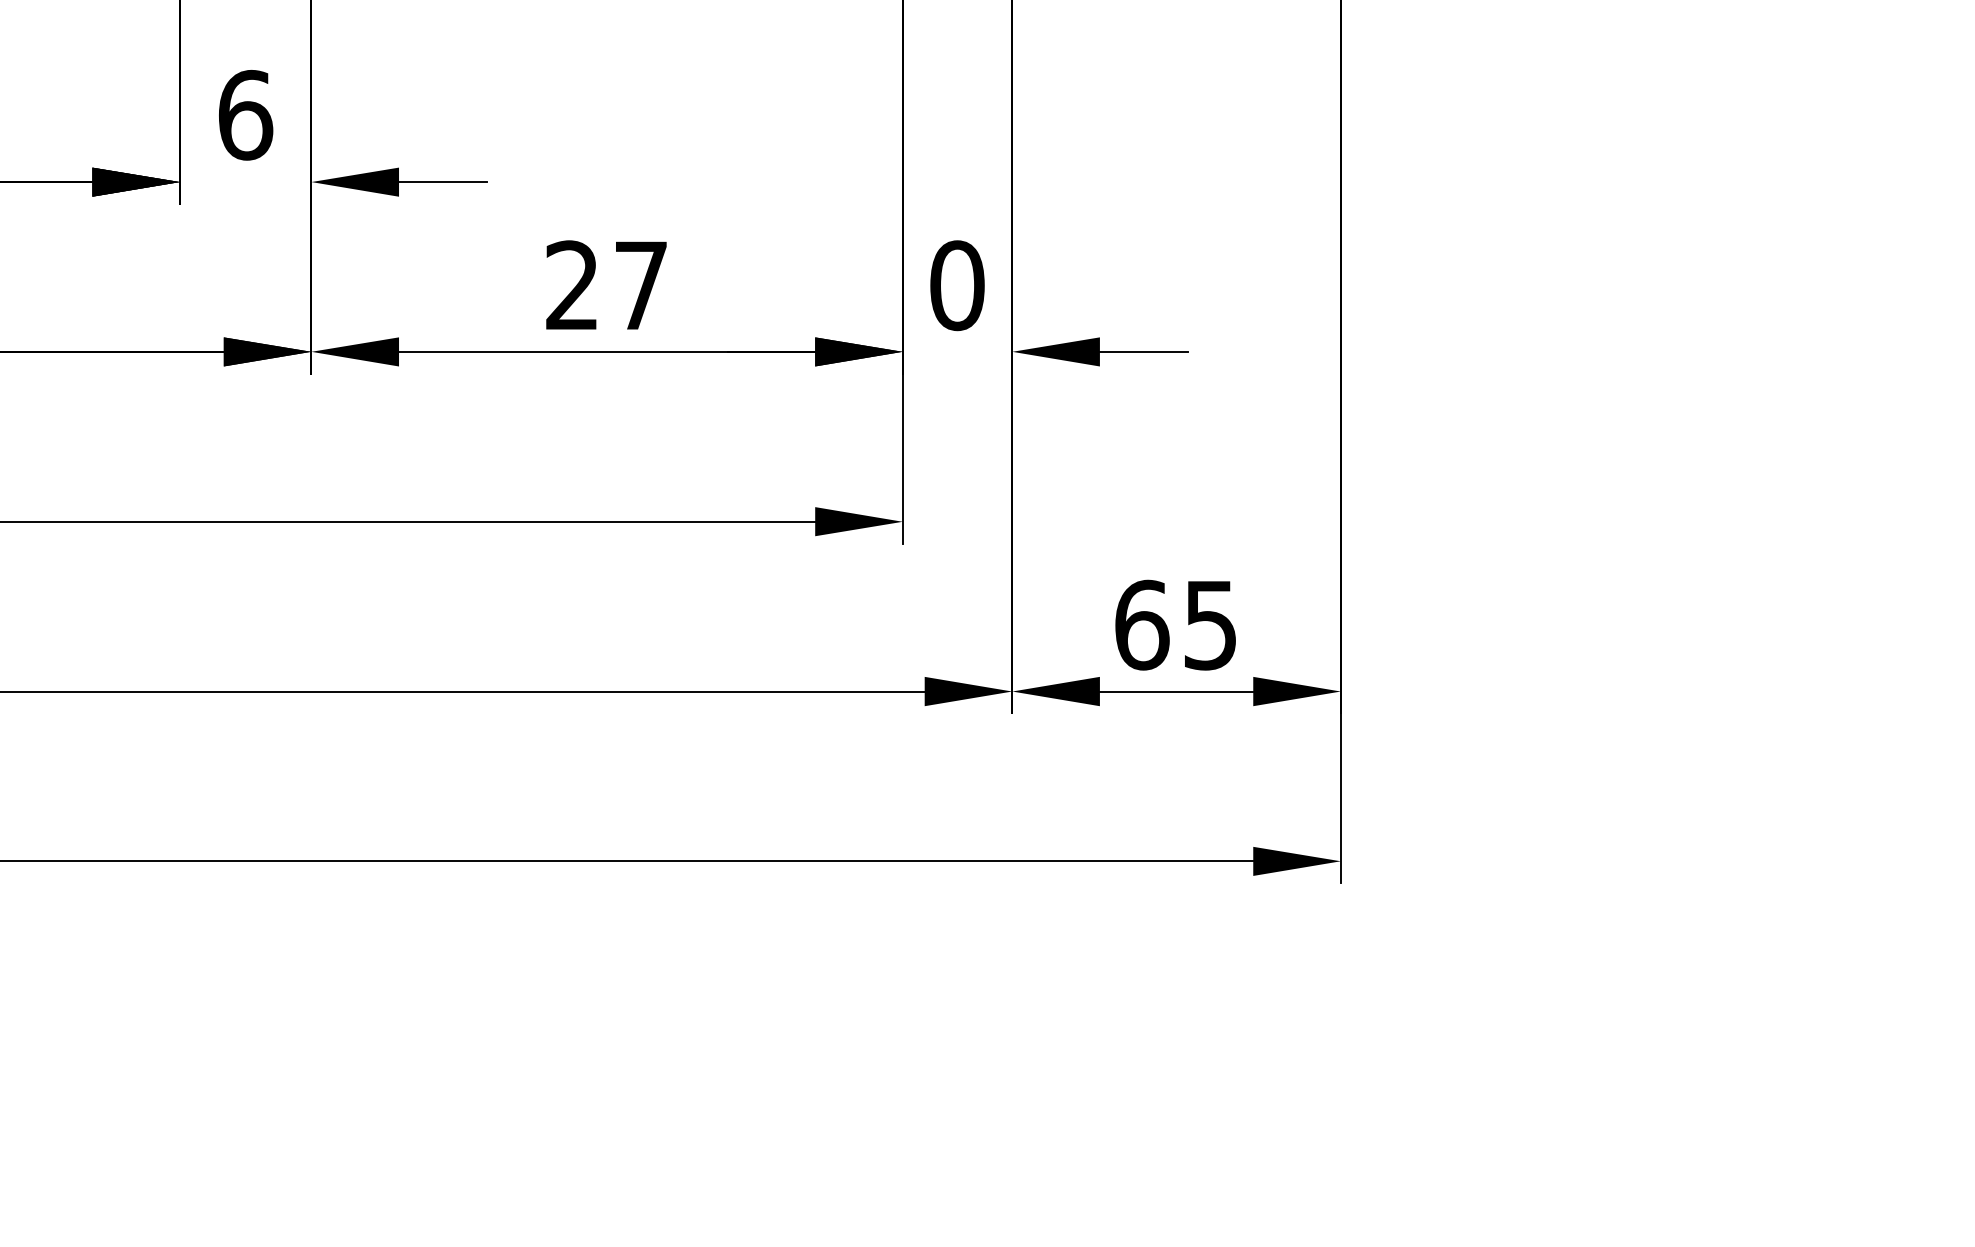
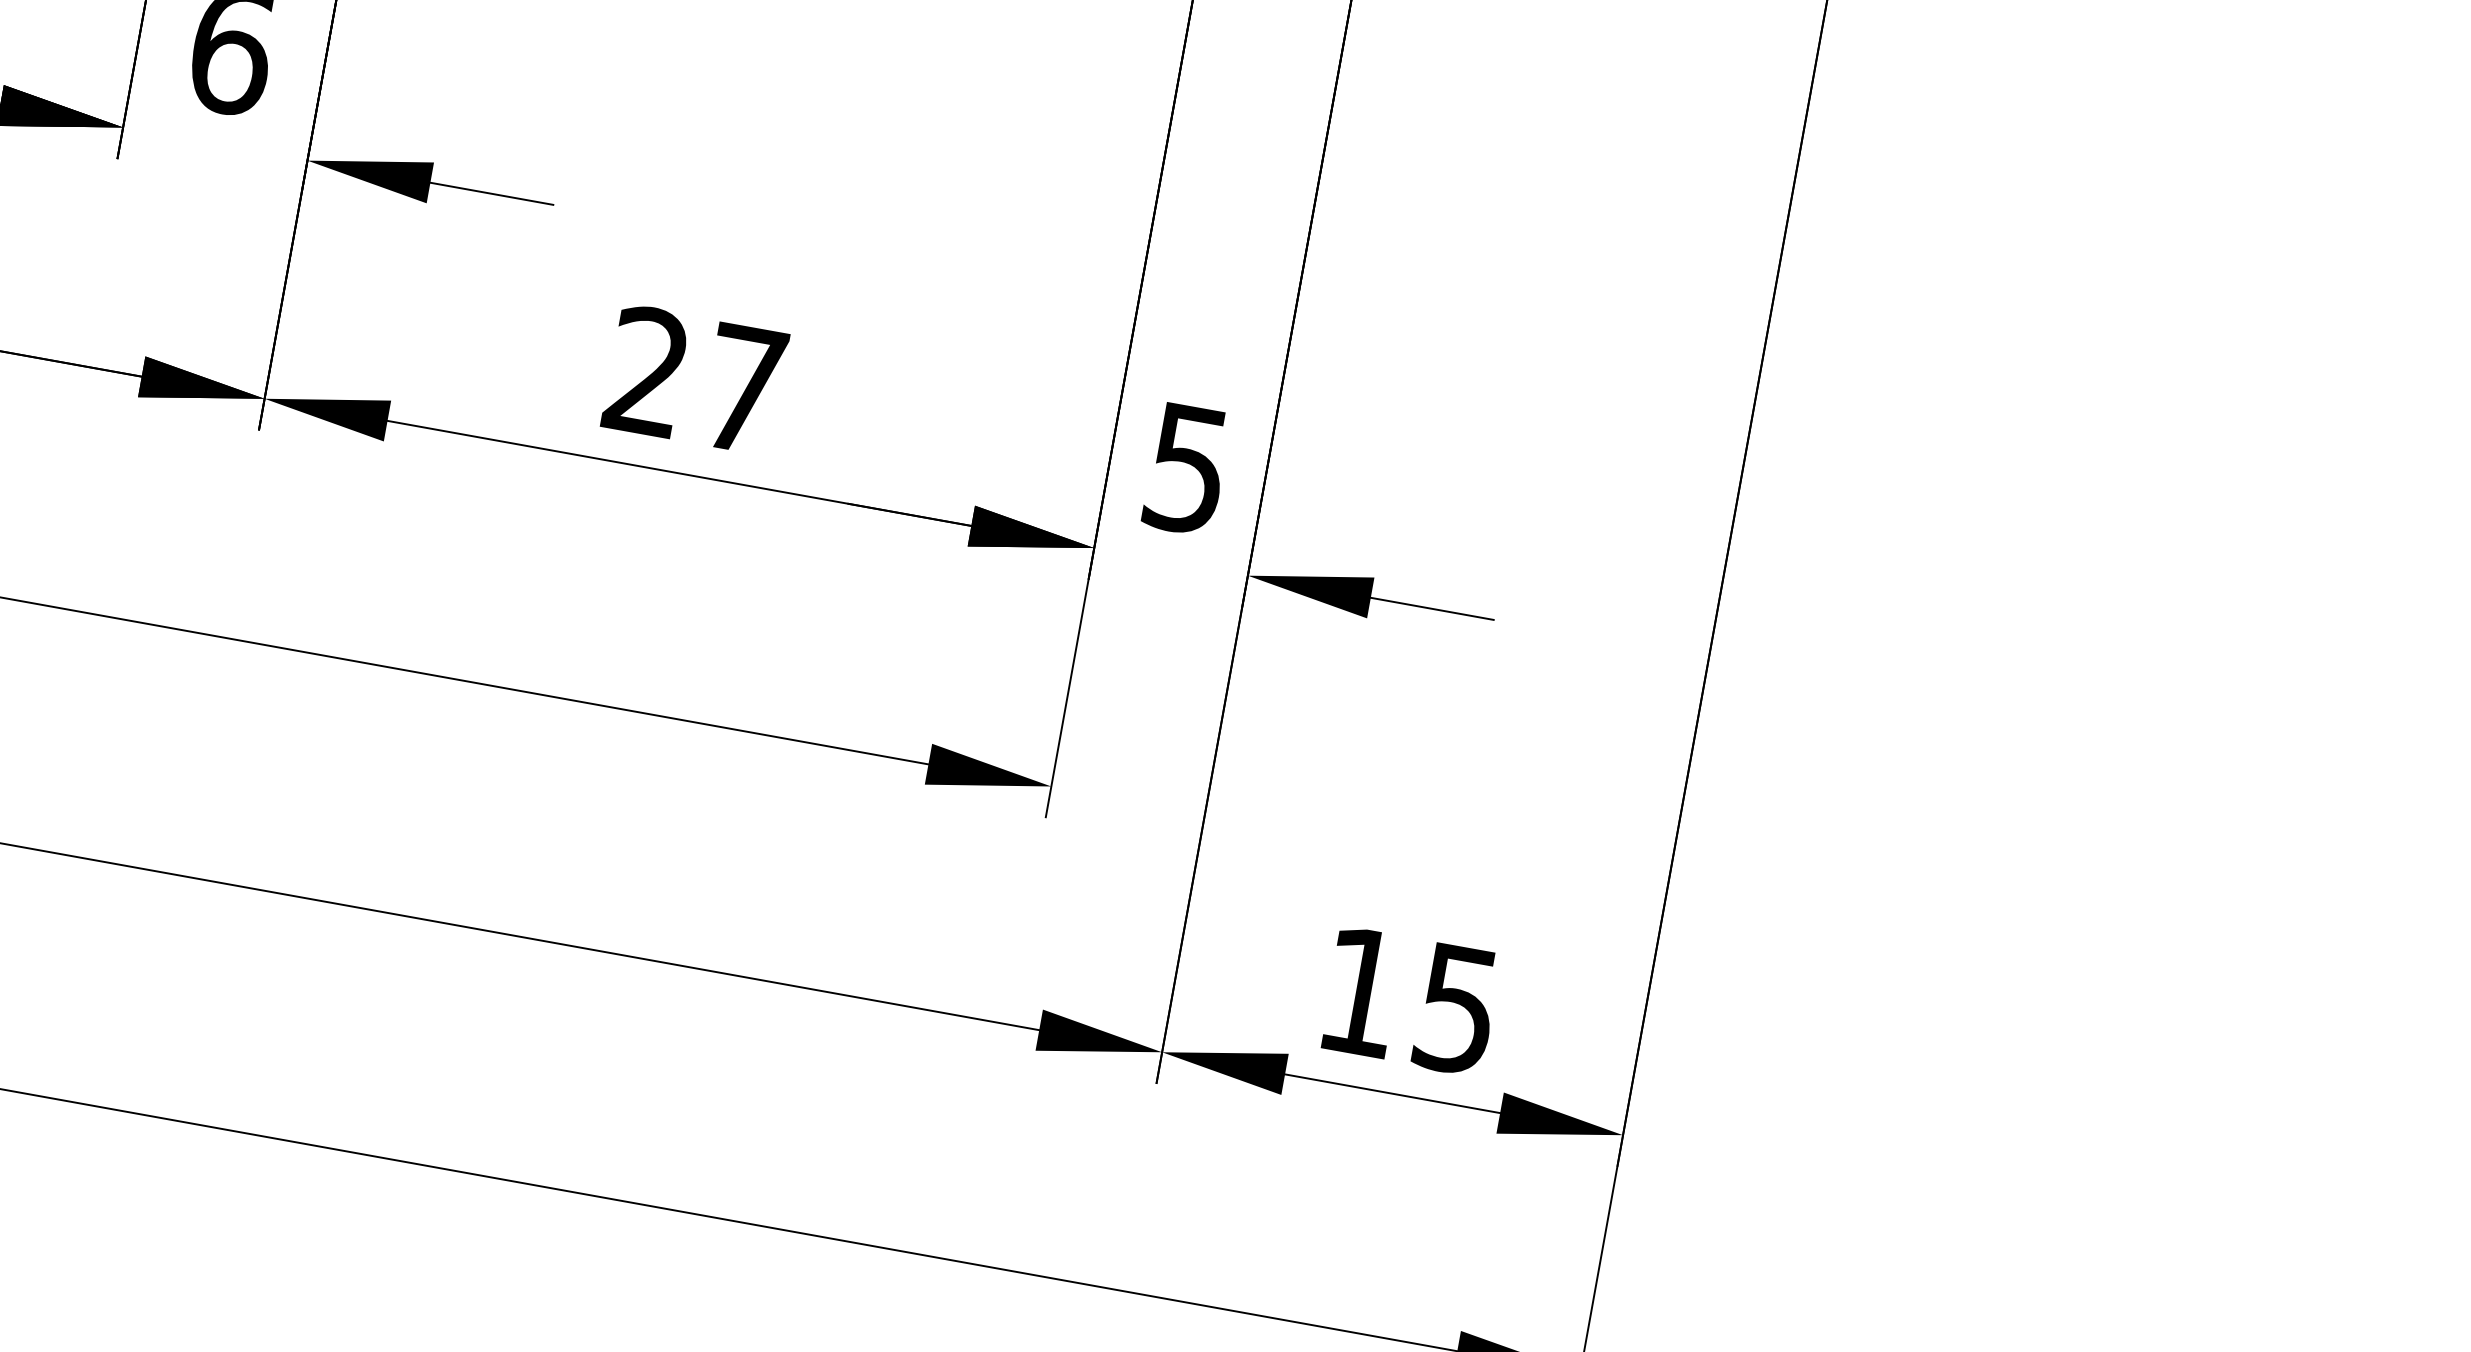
text: (957, 285) -> (1187, 468), 0 -> 5
text: (1142, 624) -> (1361, 991), 65 -> 15

